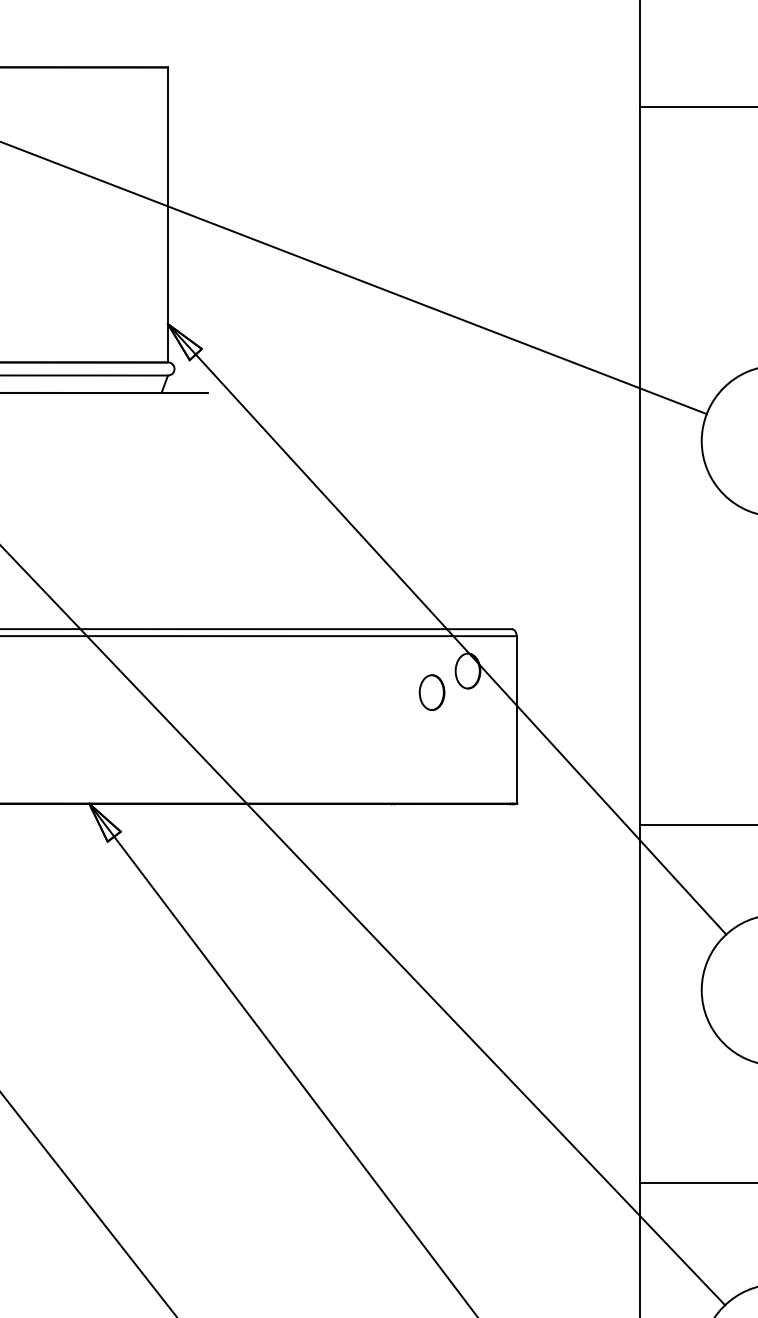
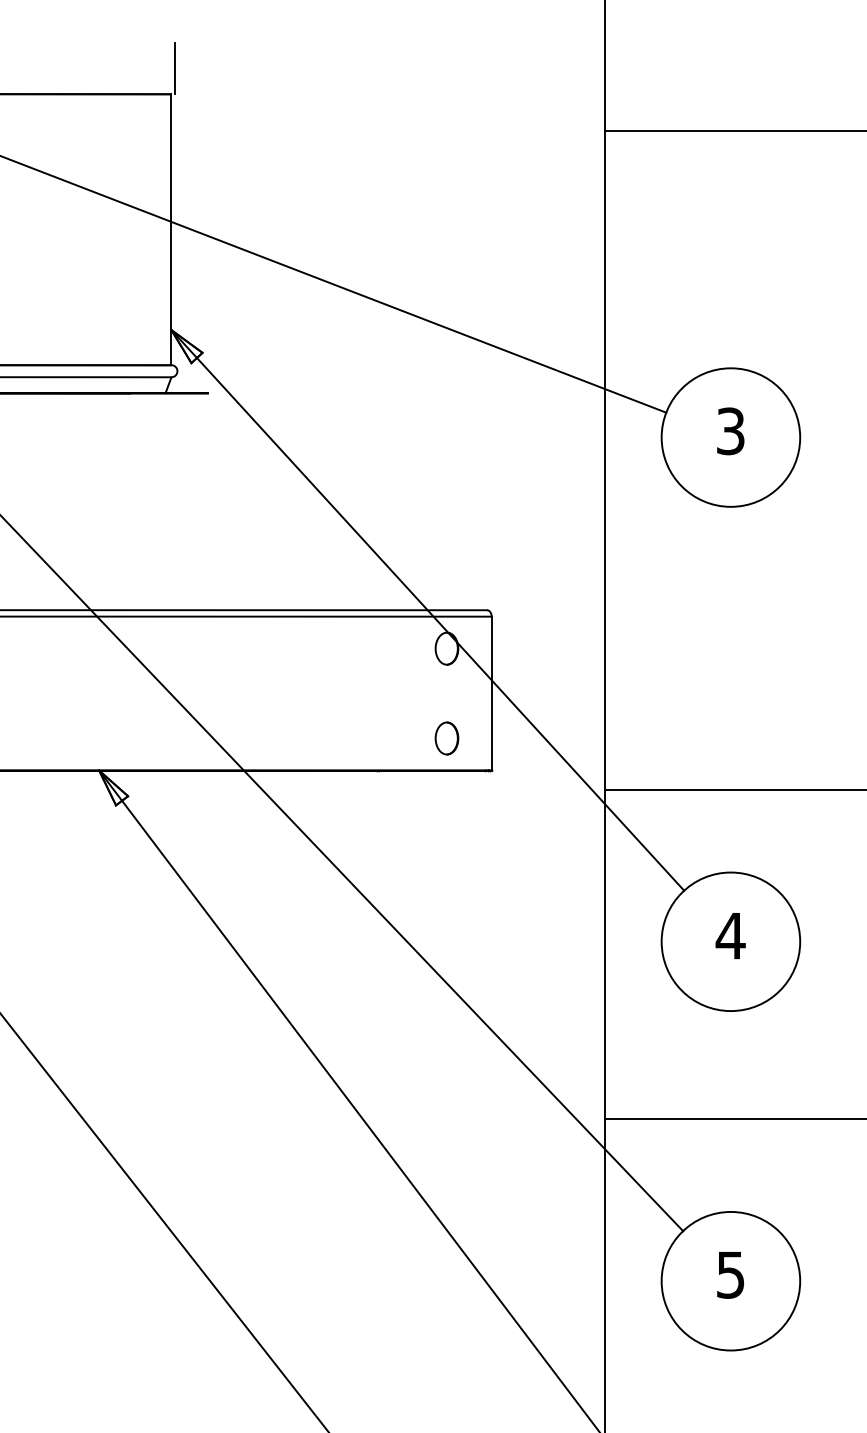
line: (171, 39) -> (174, 68), added
part: (431, 692) -> (446, 738), moved

